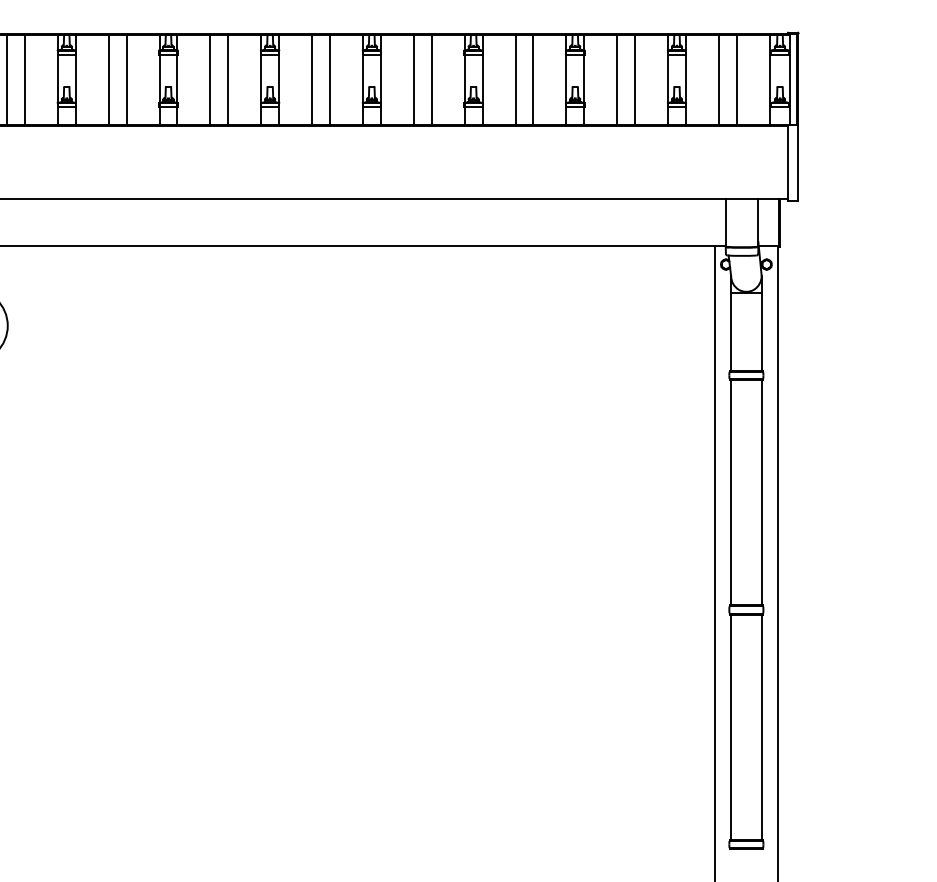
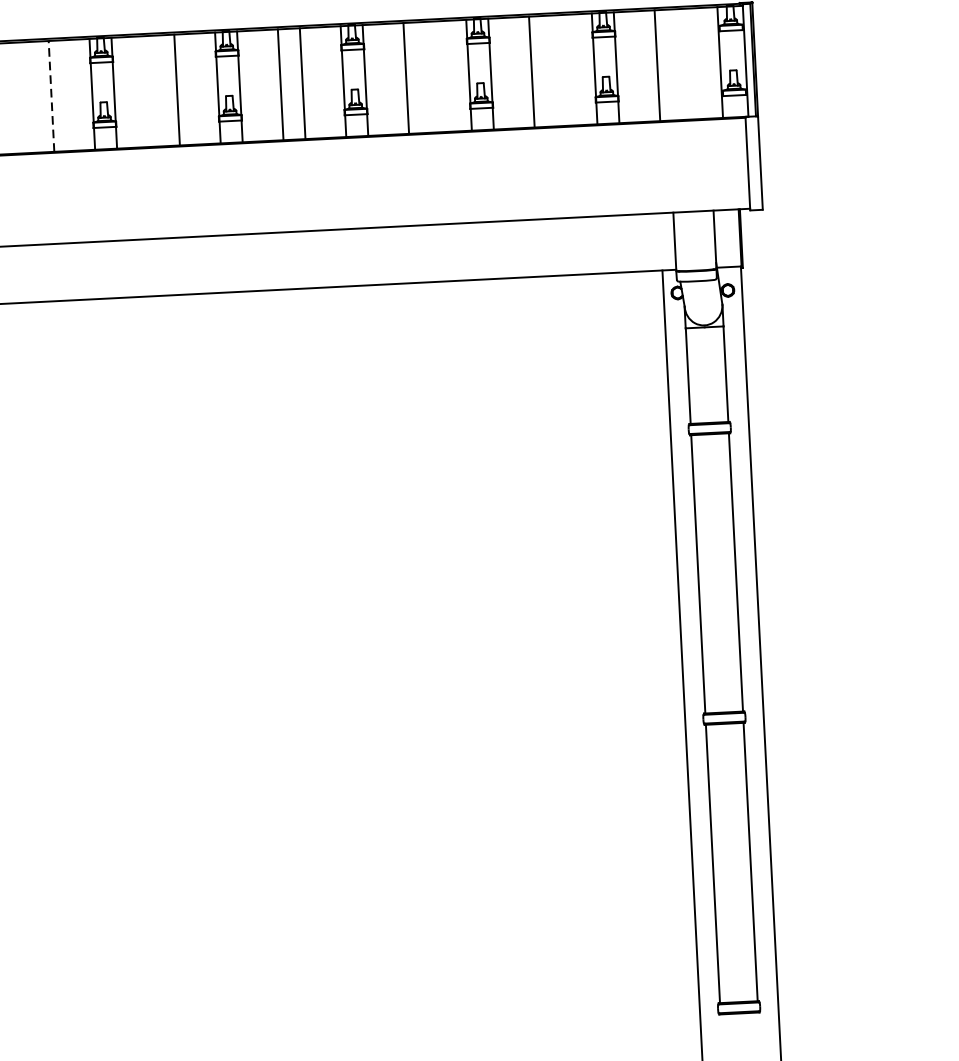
line: (210, 80) -> (29, 97), removed
line: (228, 80) -> (51, 96), solid -> dashed
line: (312, 80) -> (155, 91), removed
line: (533, 80) -> (428, 77), removed
line: (635, 80) -> (554, 71), removed
line: (736, 80) -> (679, 65), removed

